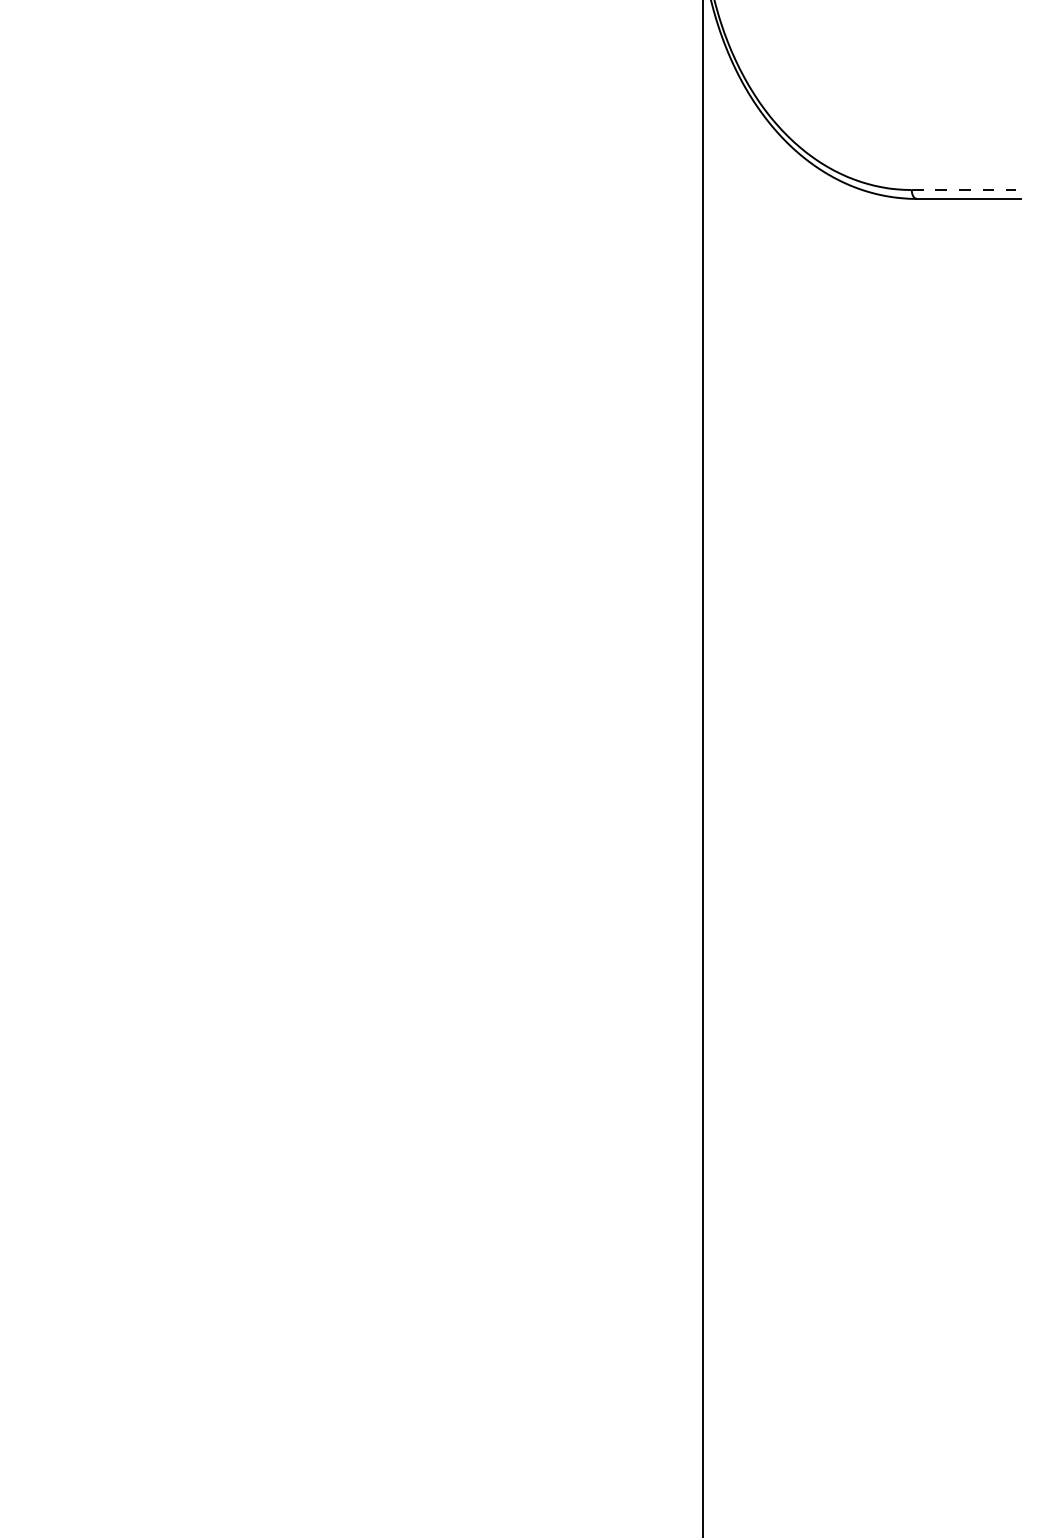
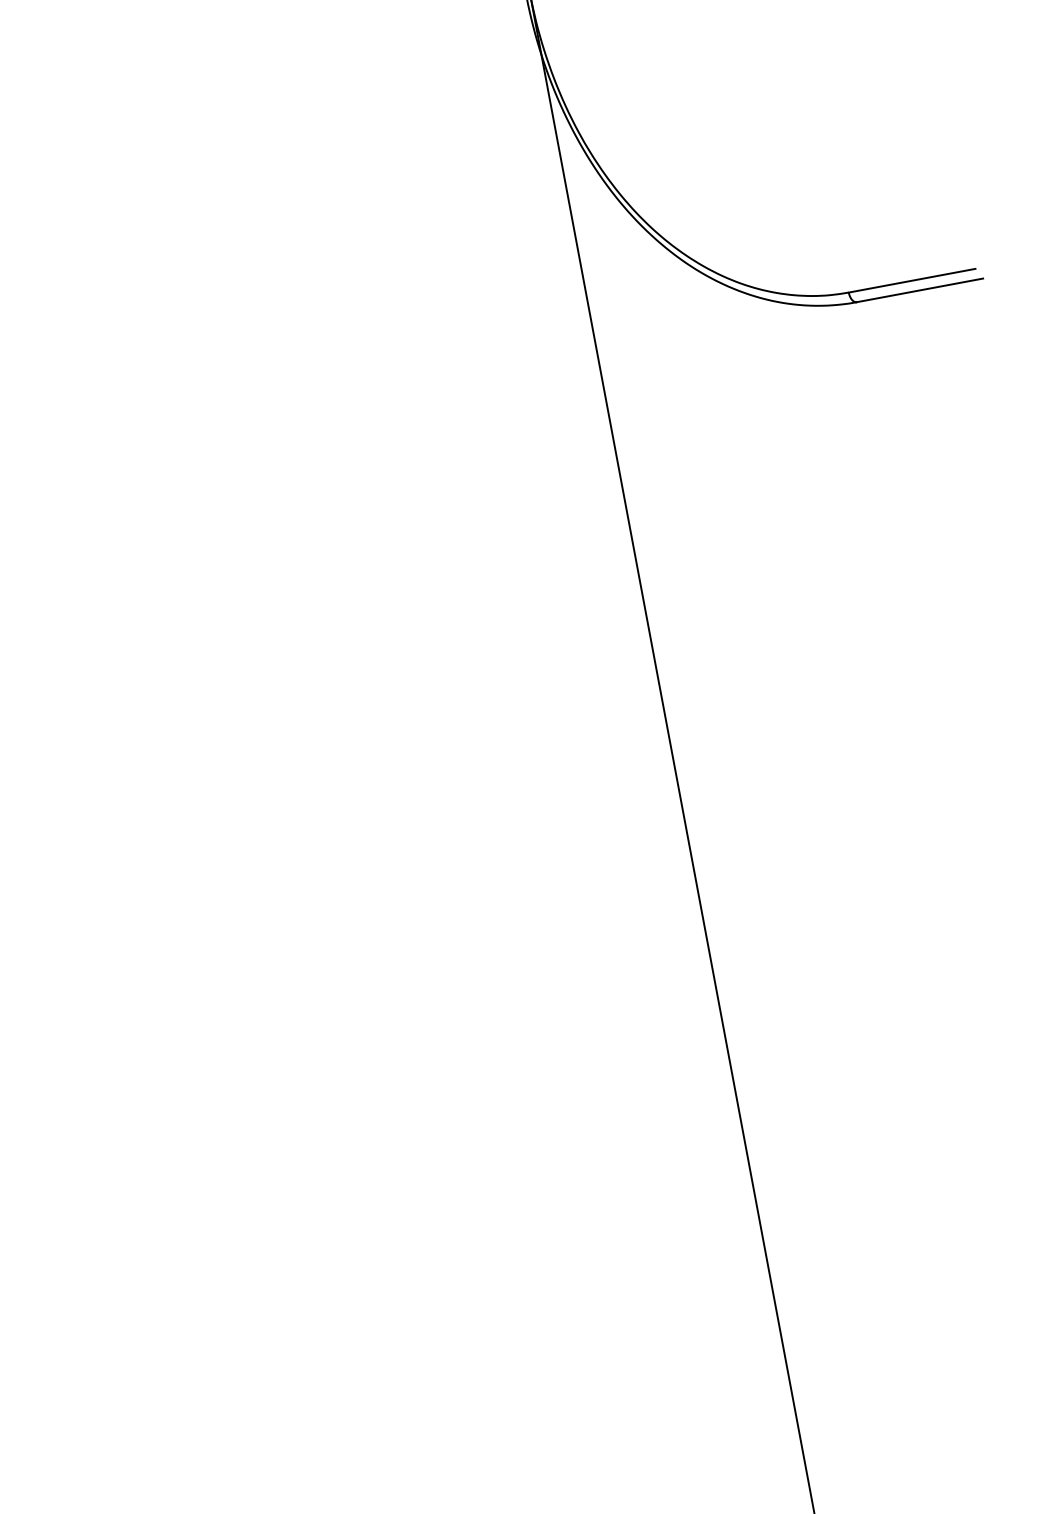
line: (964, 190) -> (912, 281), dashed -> solid

